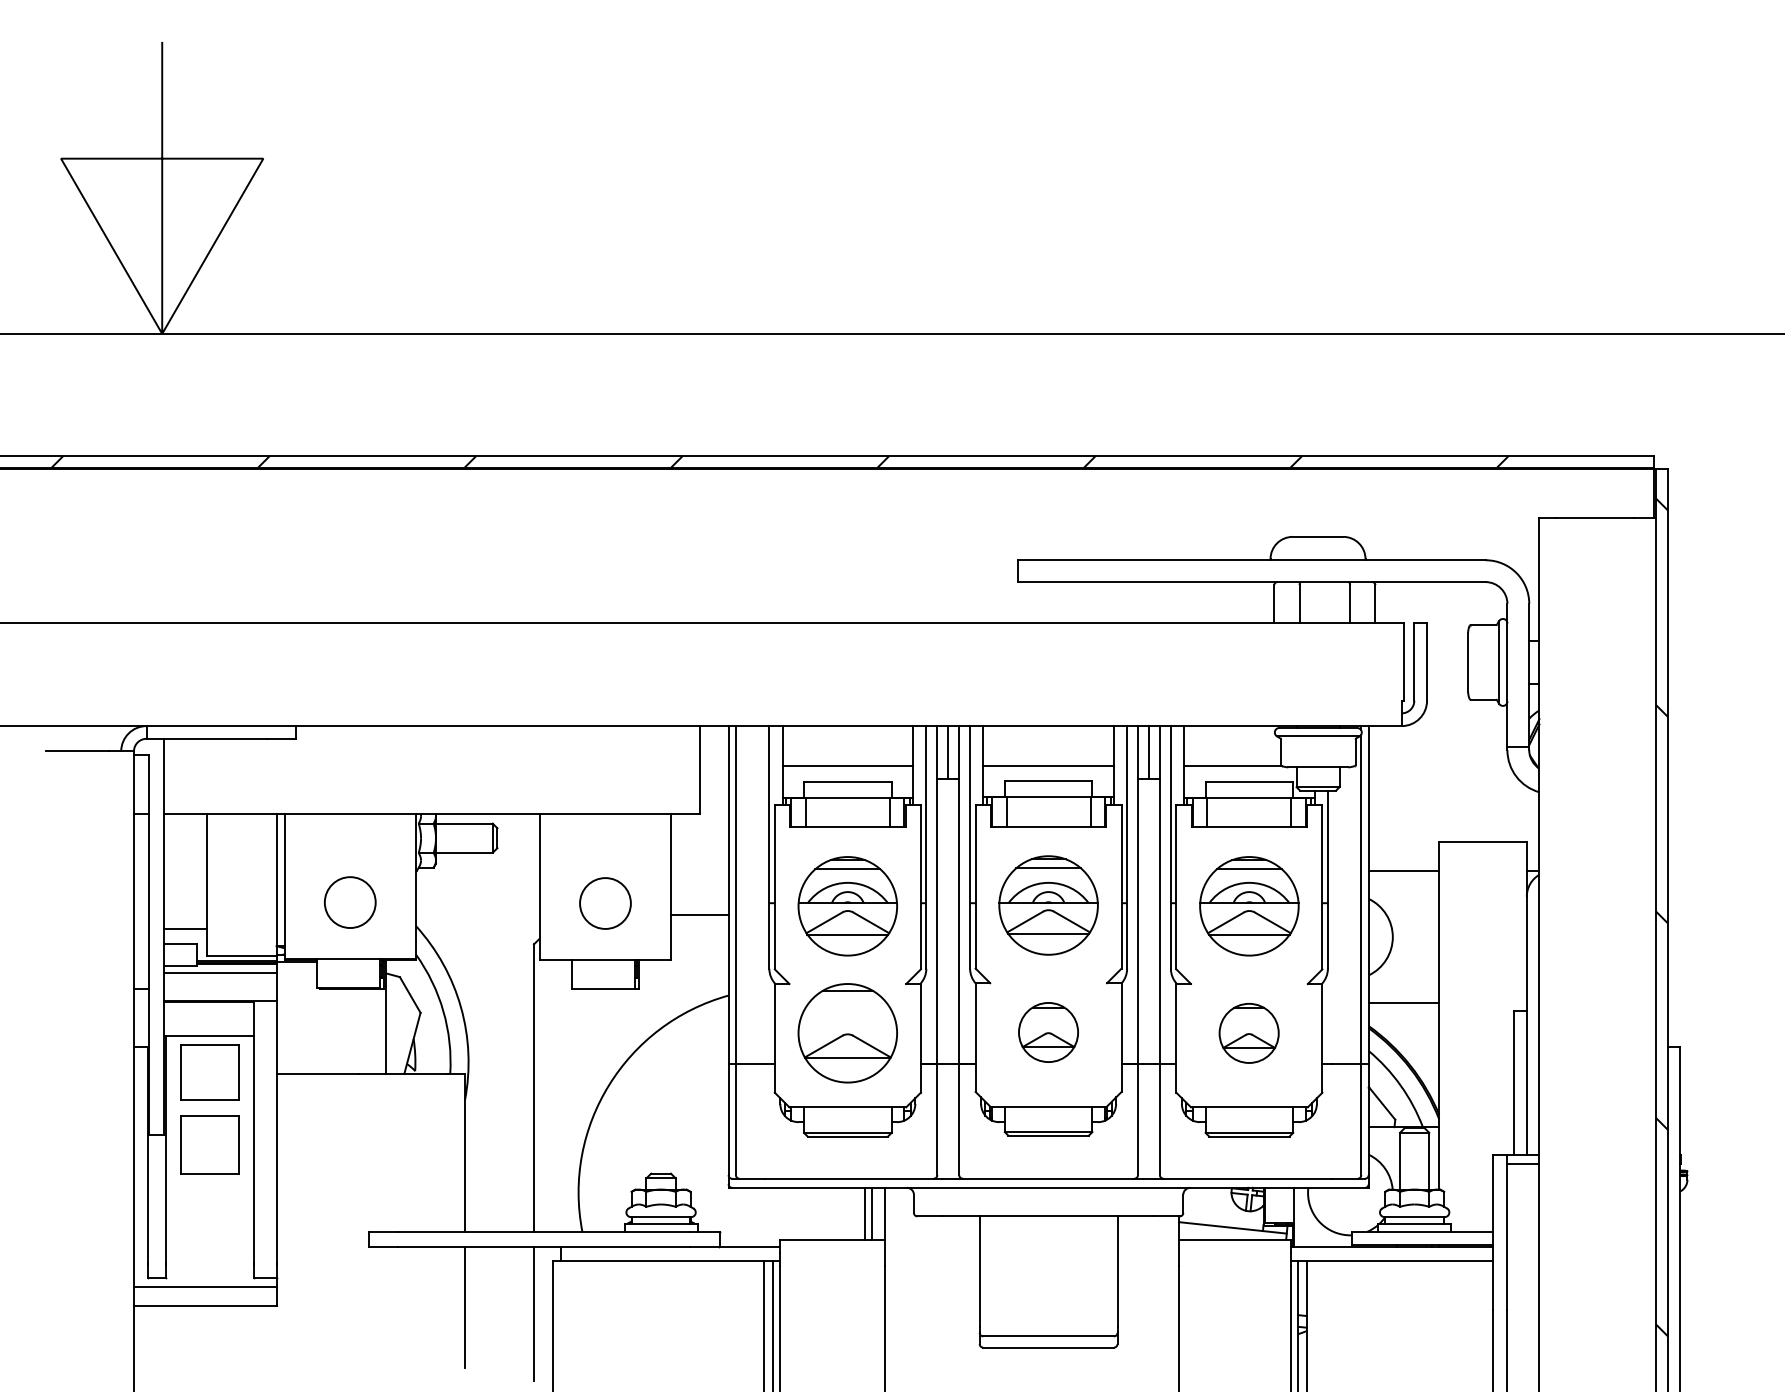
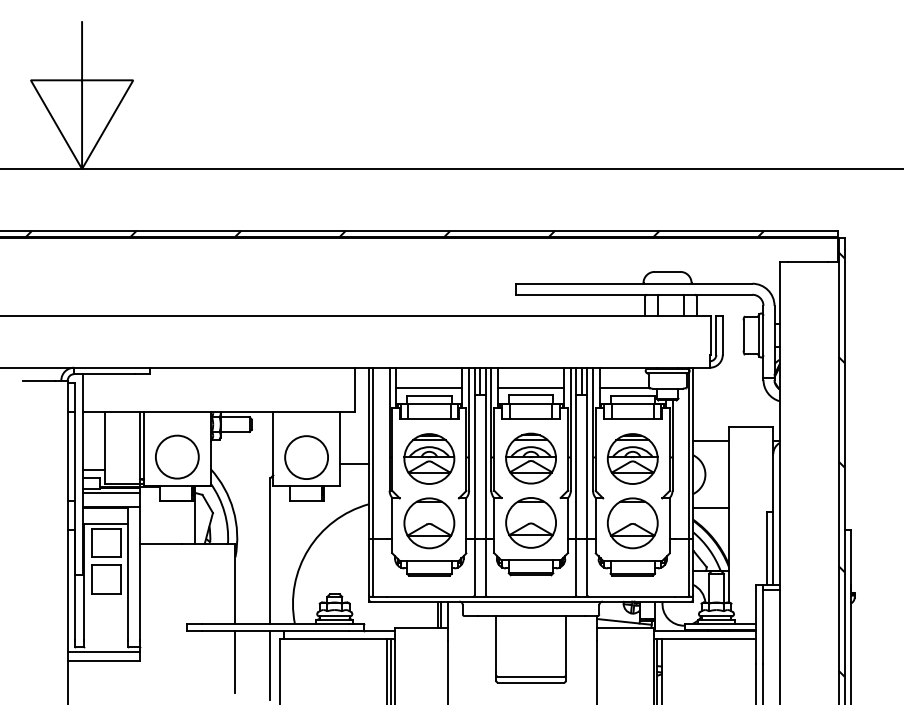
circle: (348, 901) -> (176, 456), size x1.67
circle: (605, 903) -> (306, 457), size x1.67
part: (1047, 1031) -> (530, 522), size x1.67
part: (1248, 1033) -> (632, 523), size x1.67

